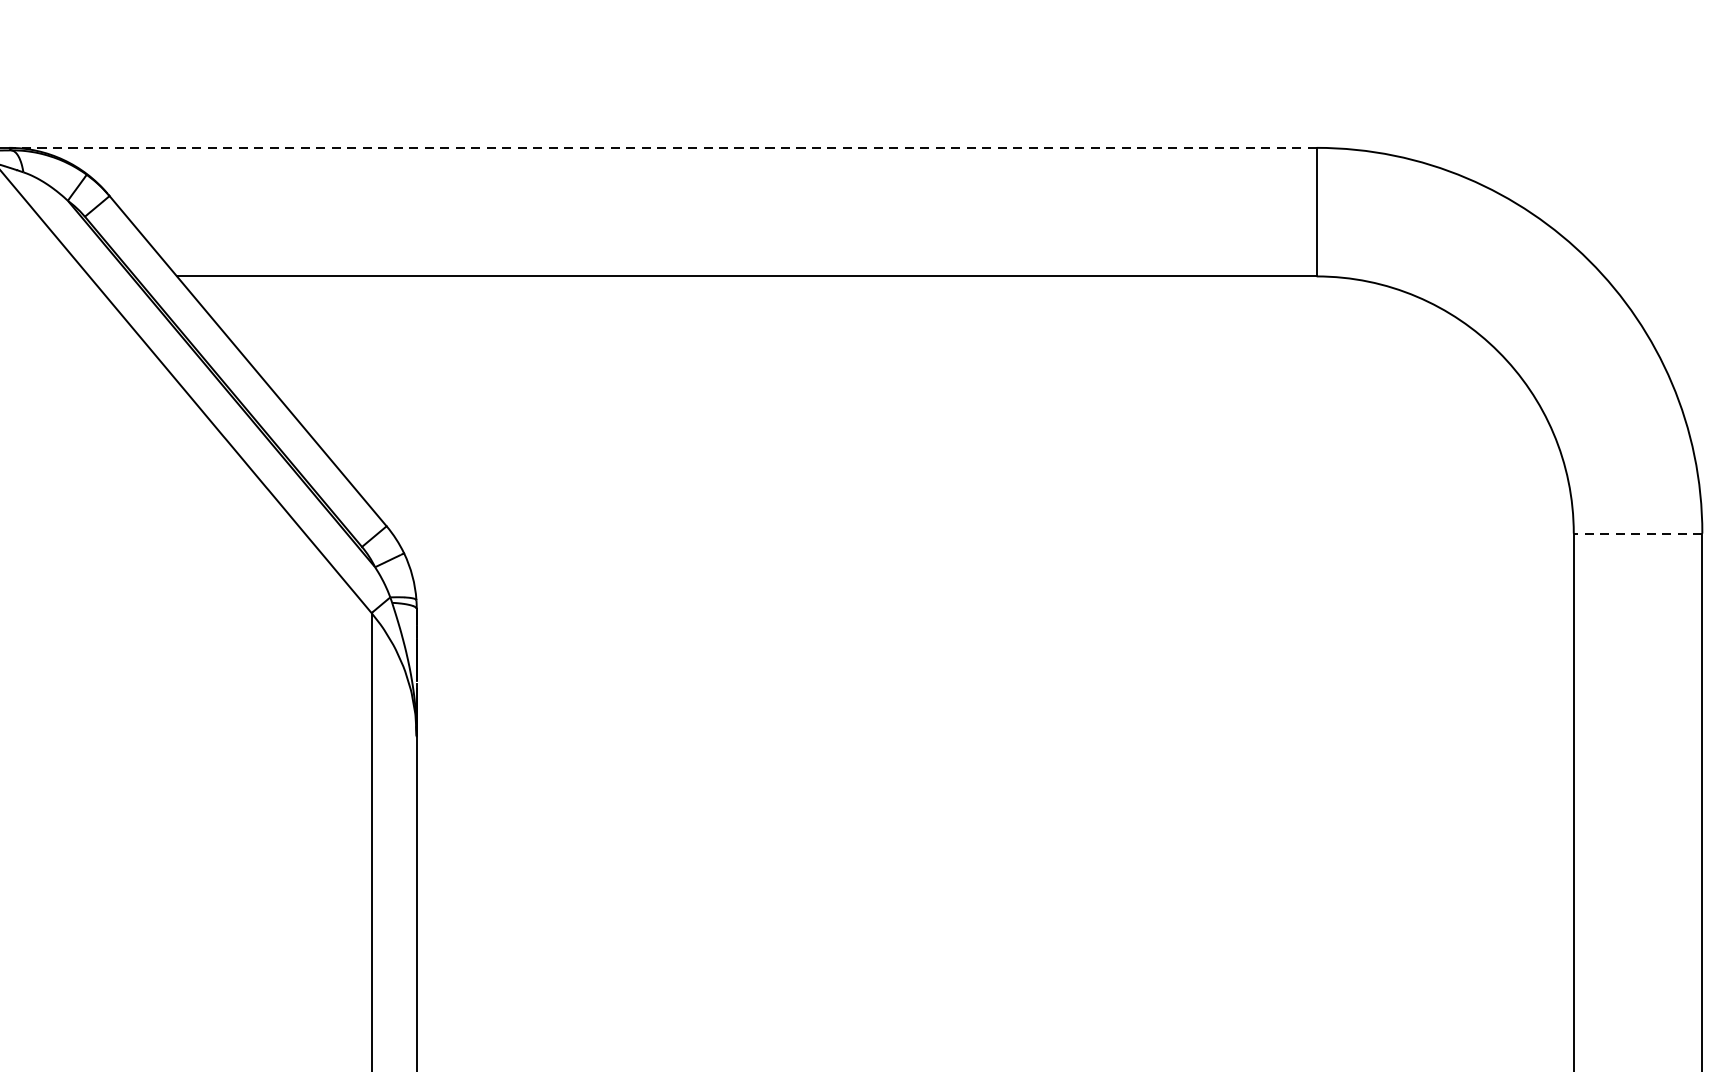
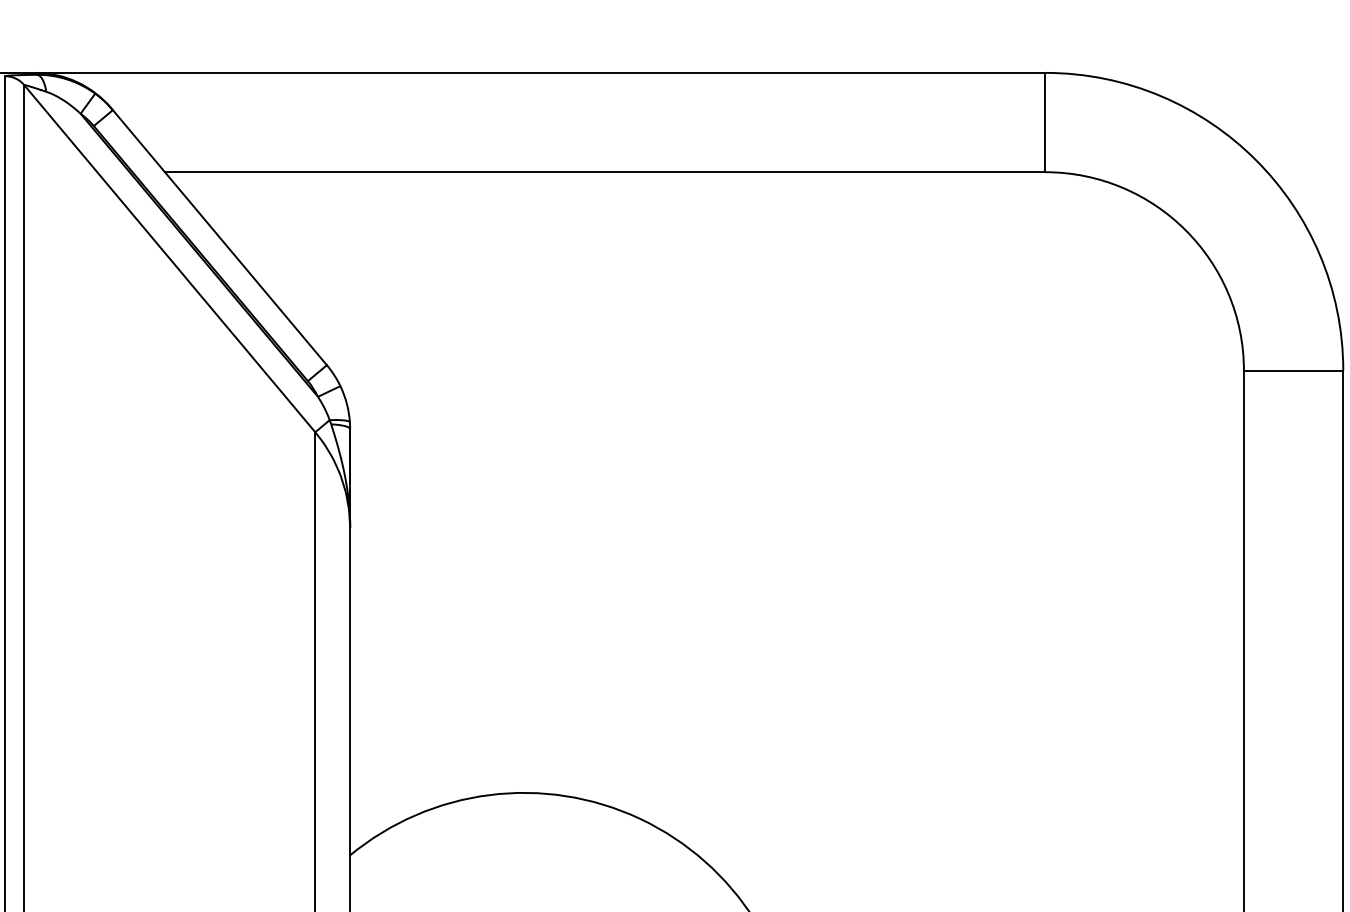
line: (661, 147) -> (539, 72), dashed -> solid
line: (1637, 533) -> (1293, 370), dashed -> solid

